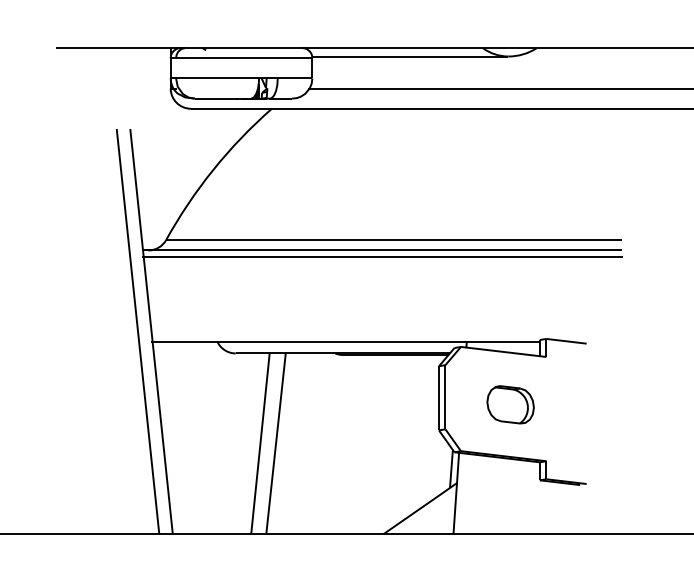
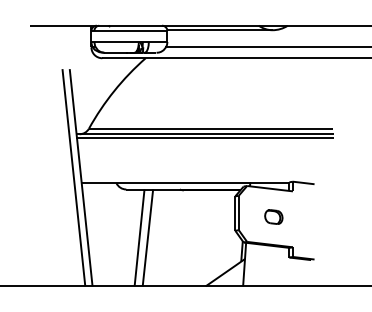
part: (510, 403) -> (273, 216), size x0.7

